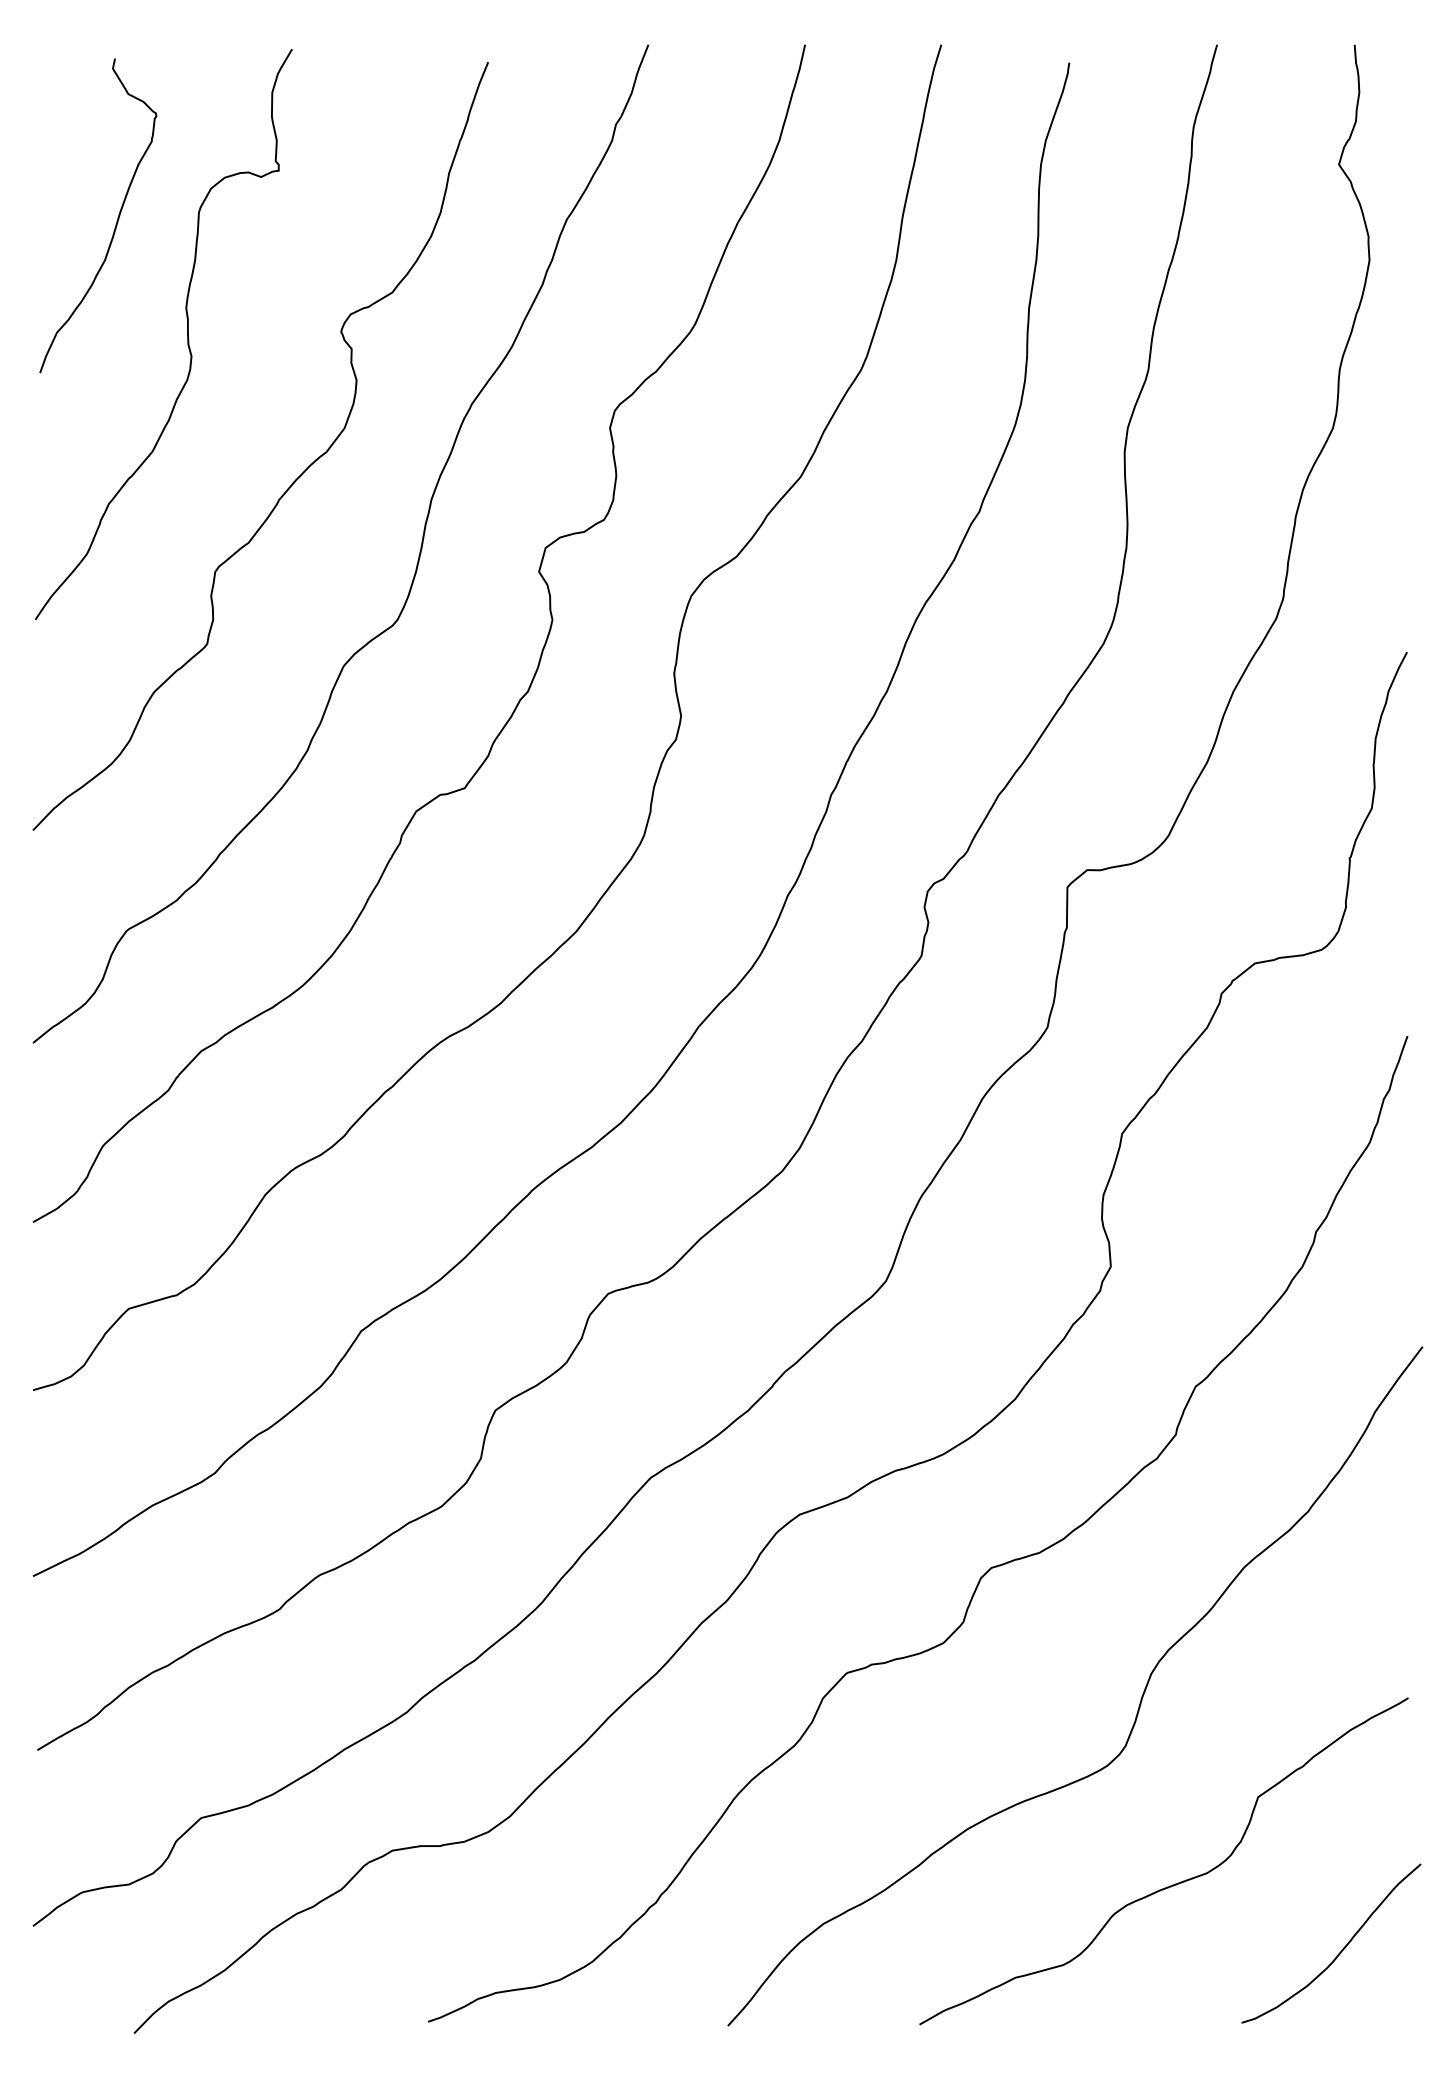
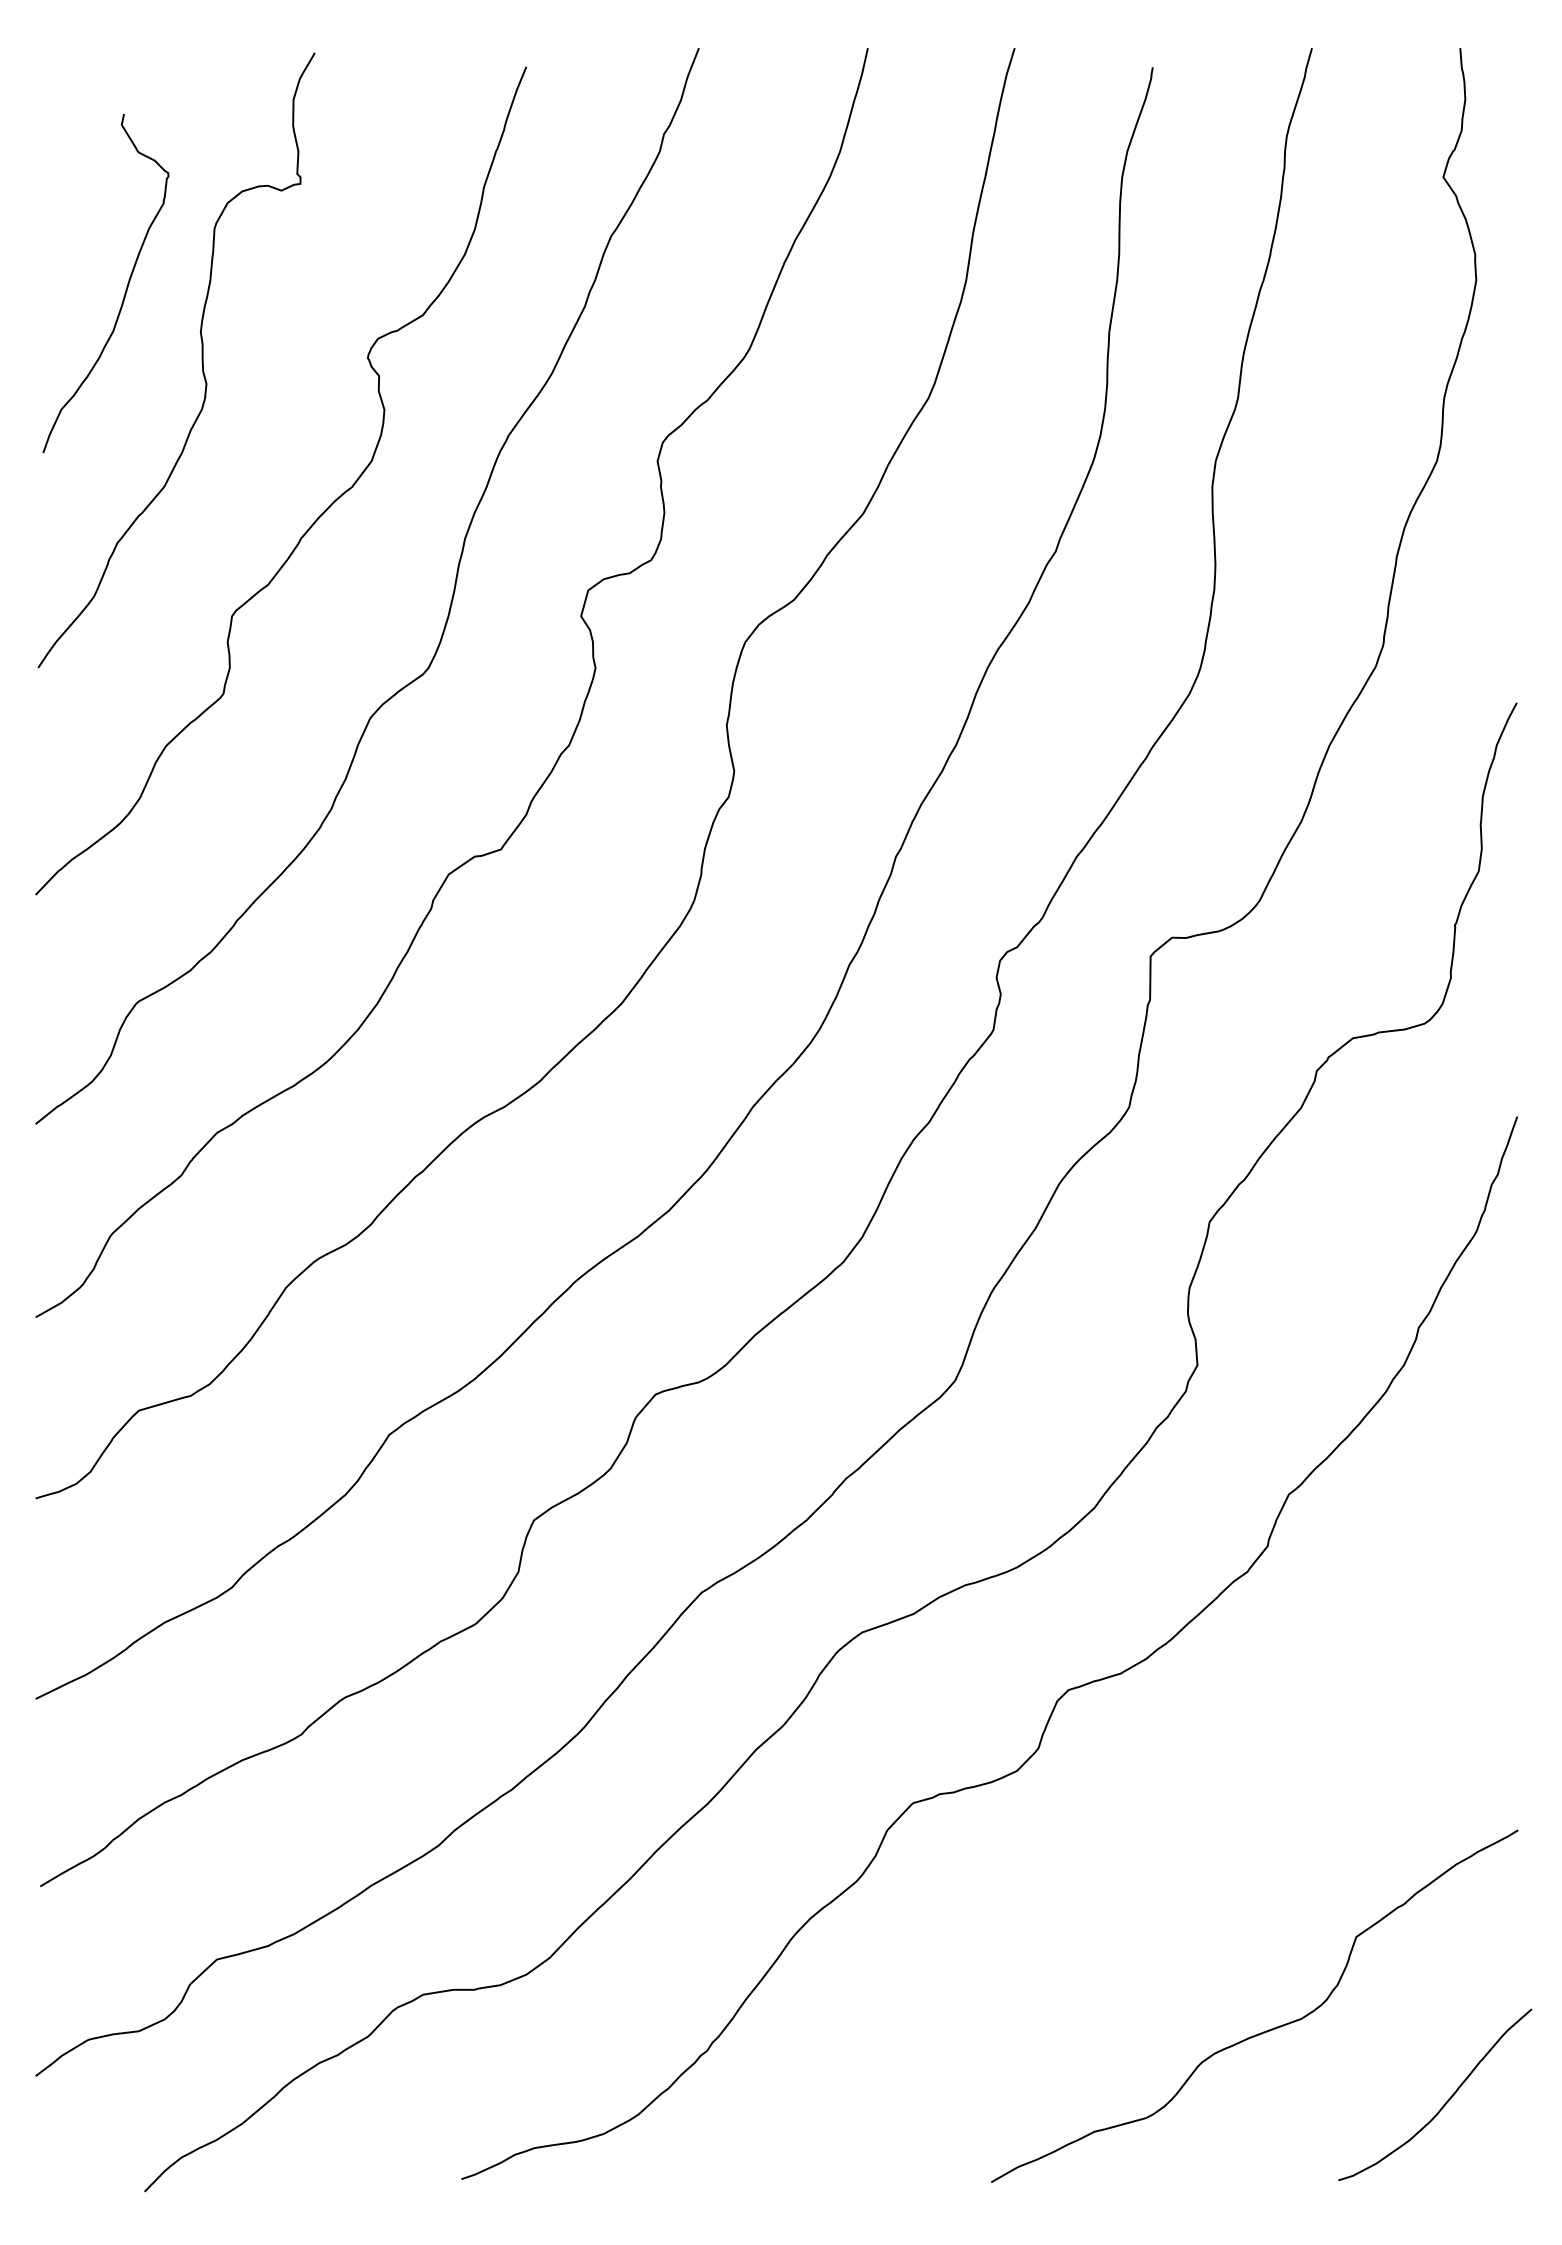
curve: (116, 221) -> (125, 289), moved
curve: (1138, 1705) -> (1227, 1838), removed

